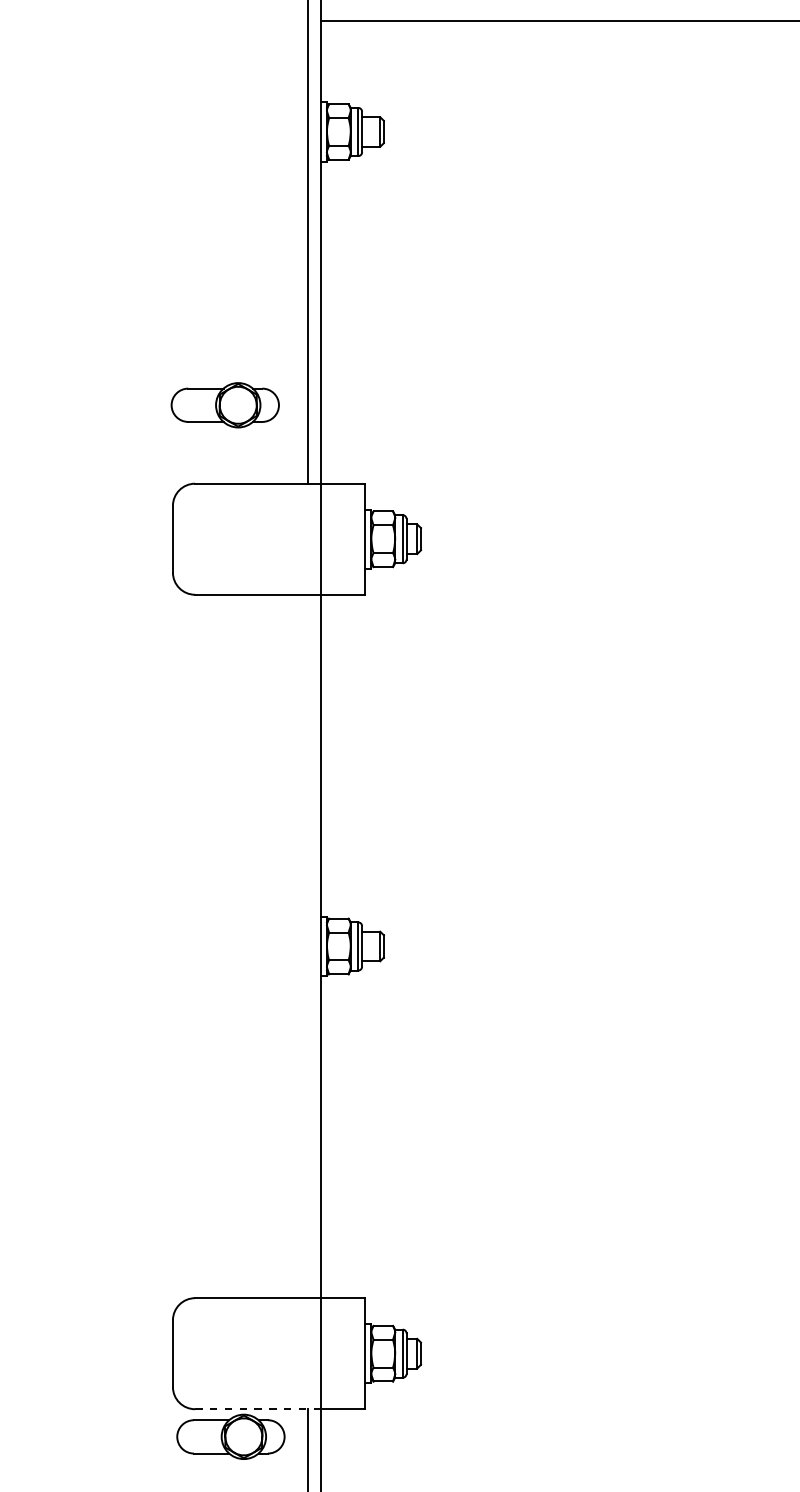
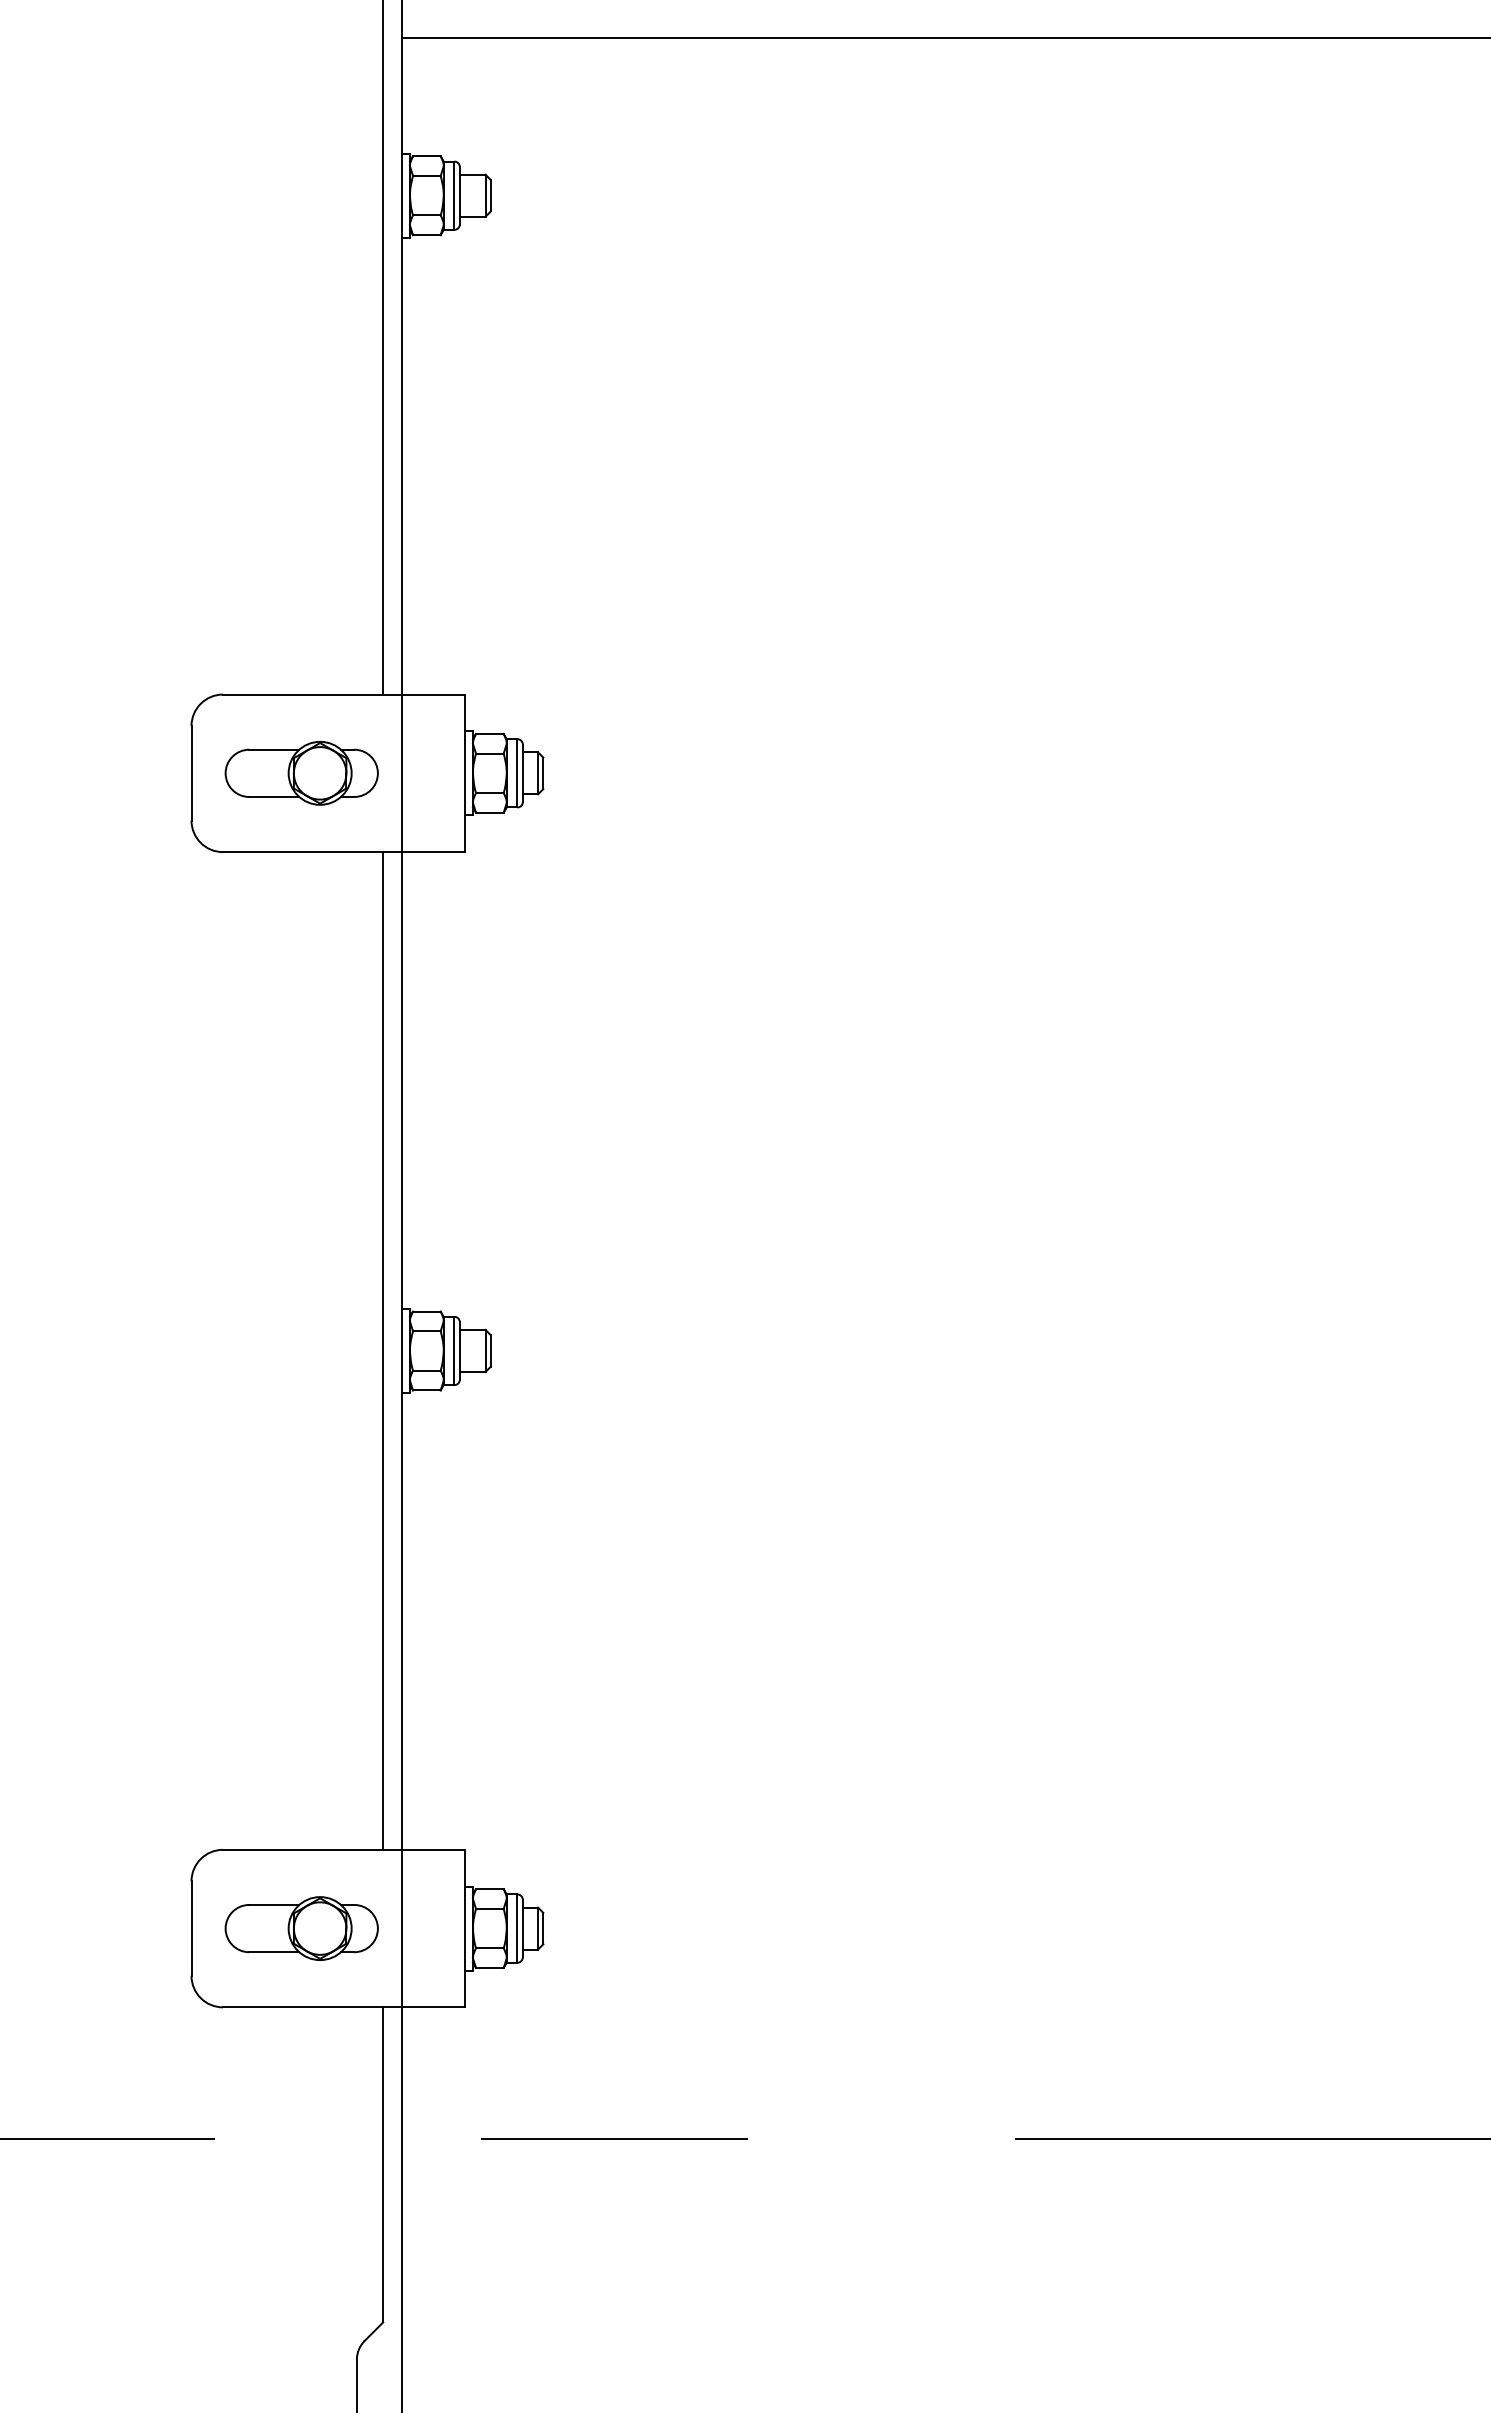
part: (225, 405) -> (301, 773), moved
line: (308, 946) -> (383, 1350), added
line: (257, 1409) -> (311, 2007), dashed -> solid
part: (230, 1436) -> (301, 1928), moved

